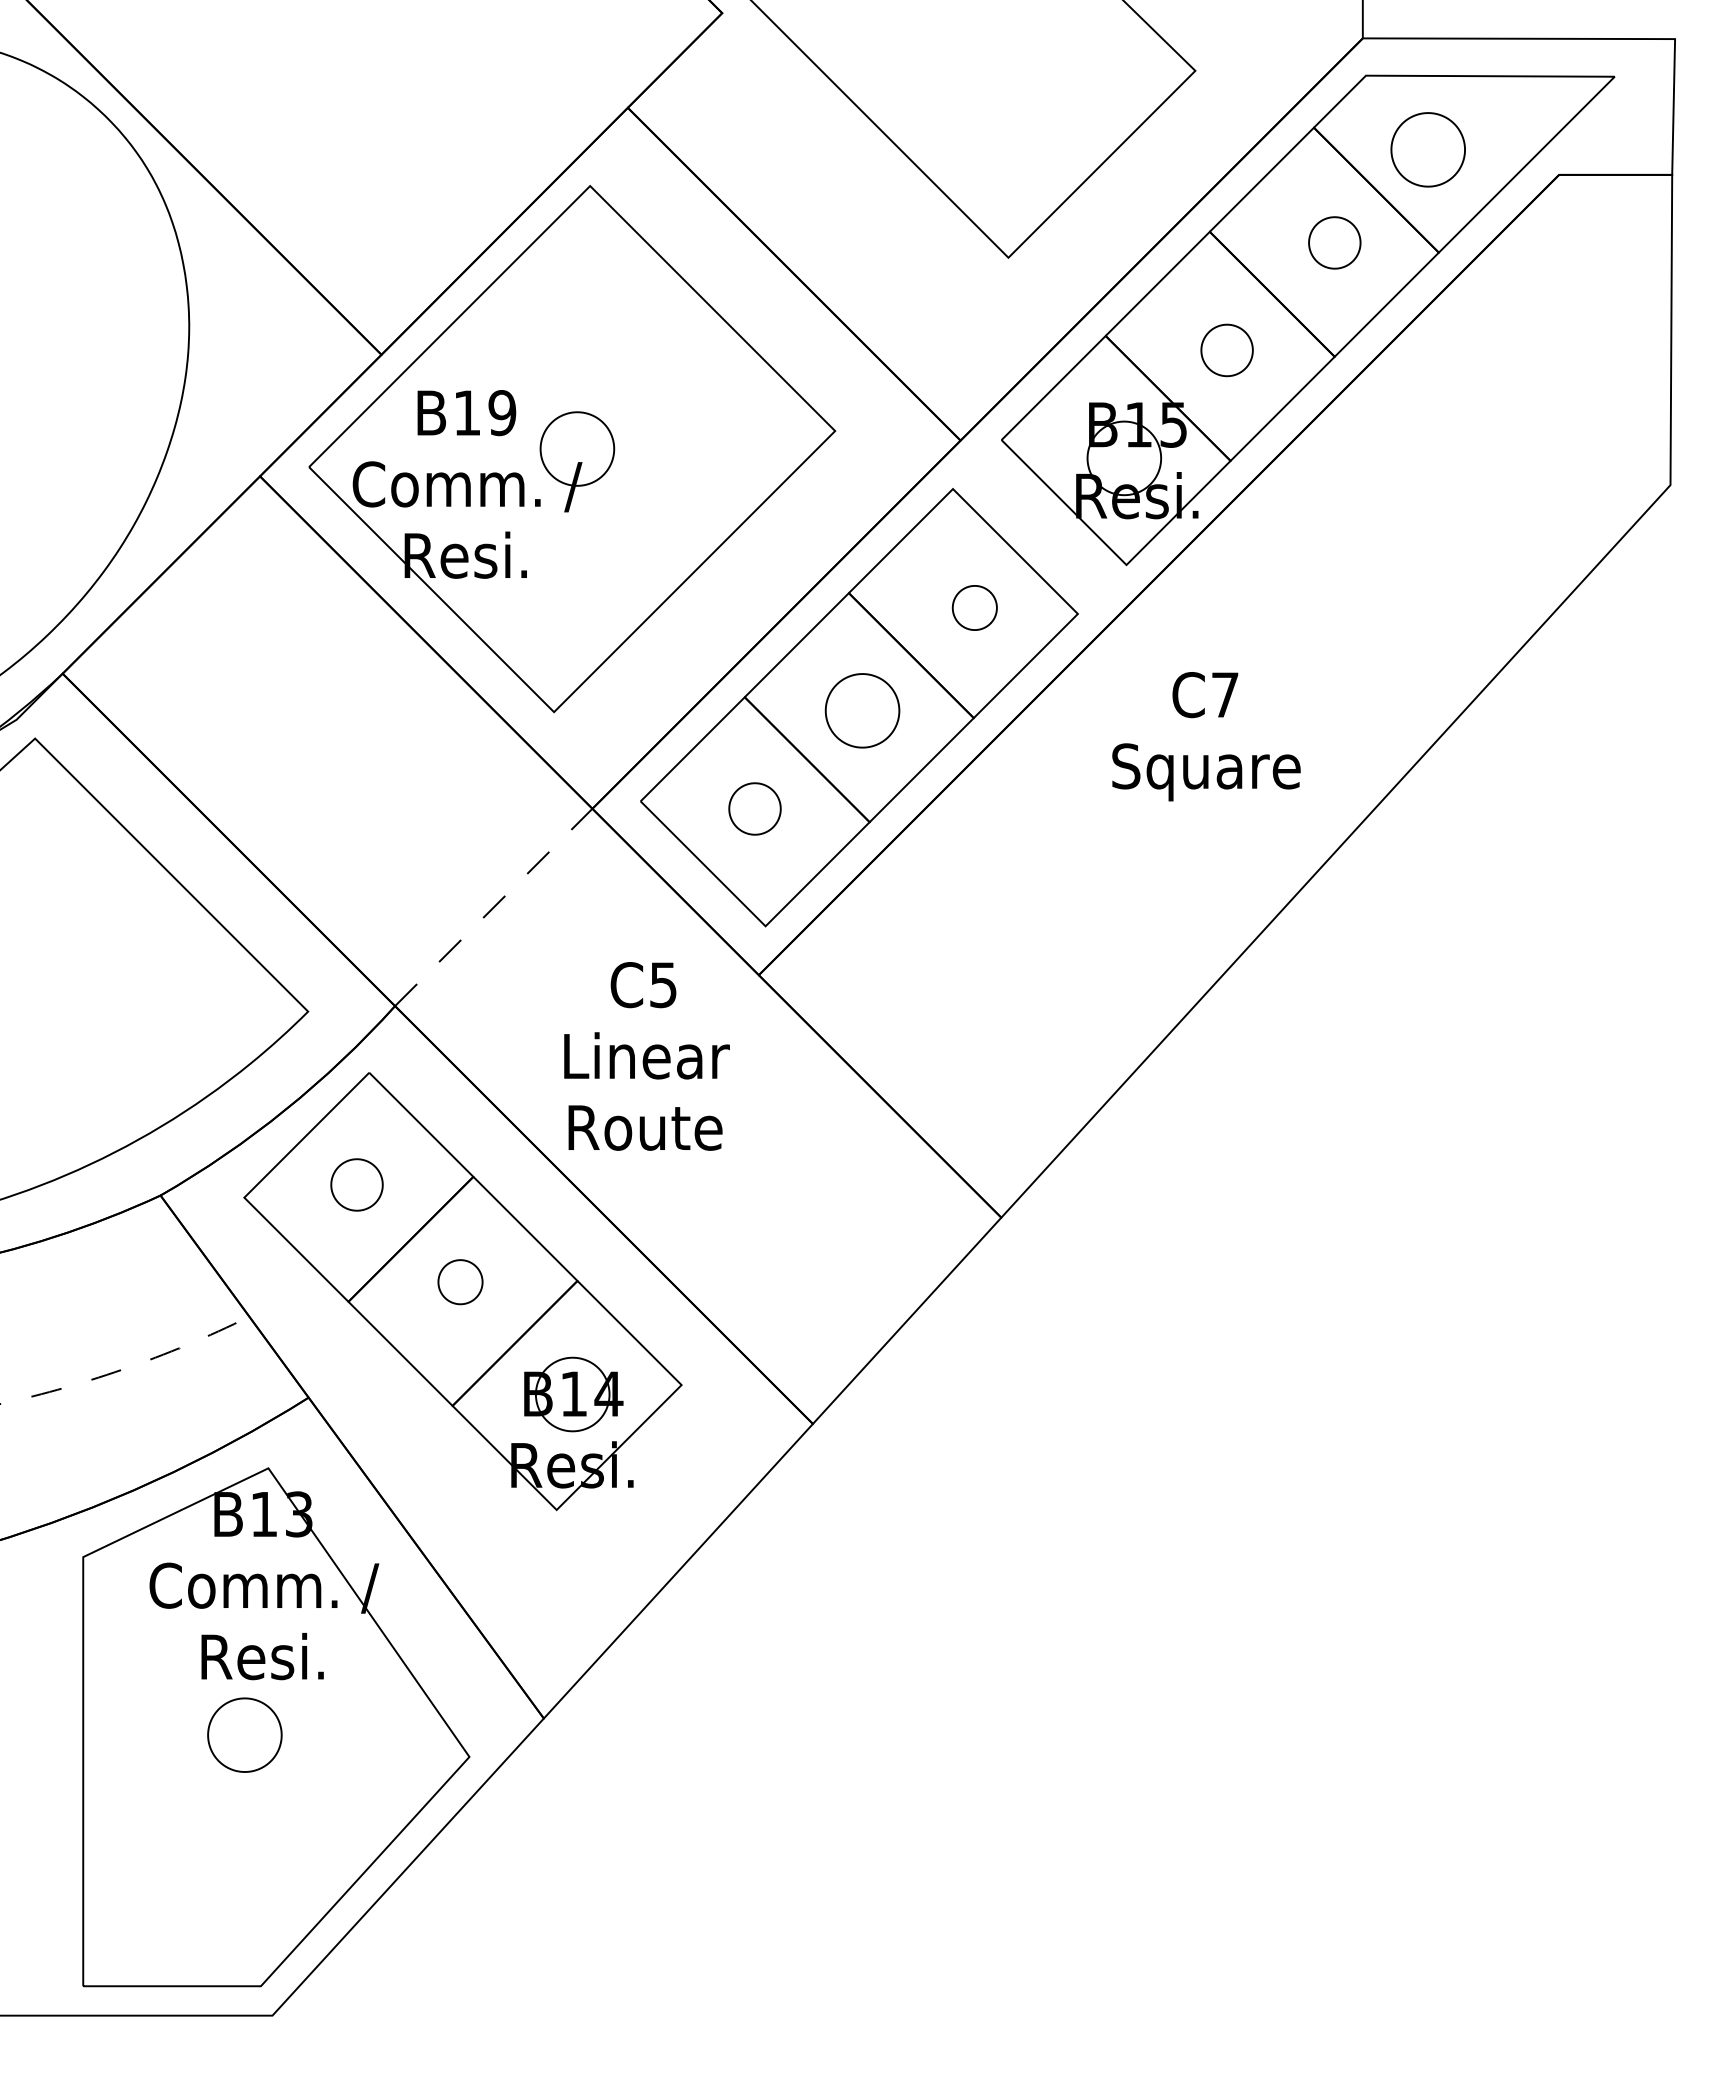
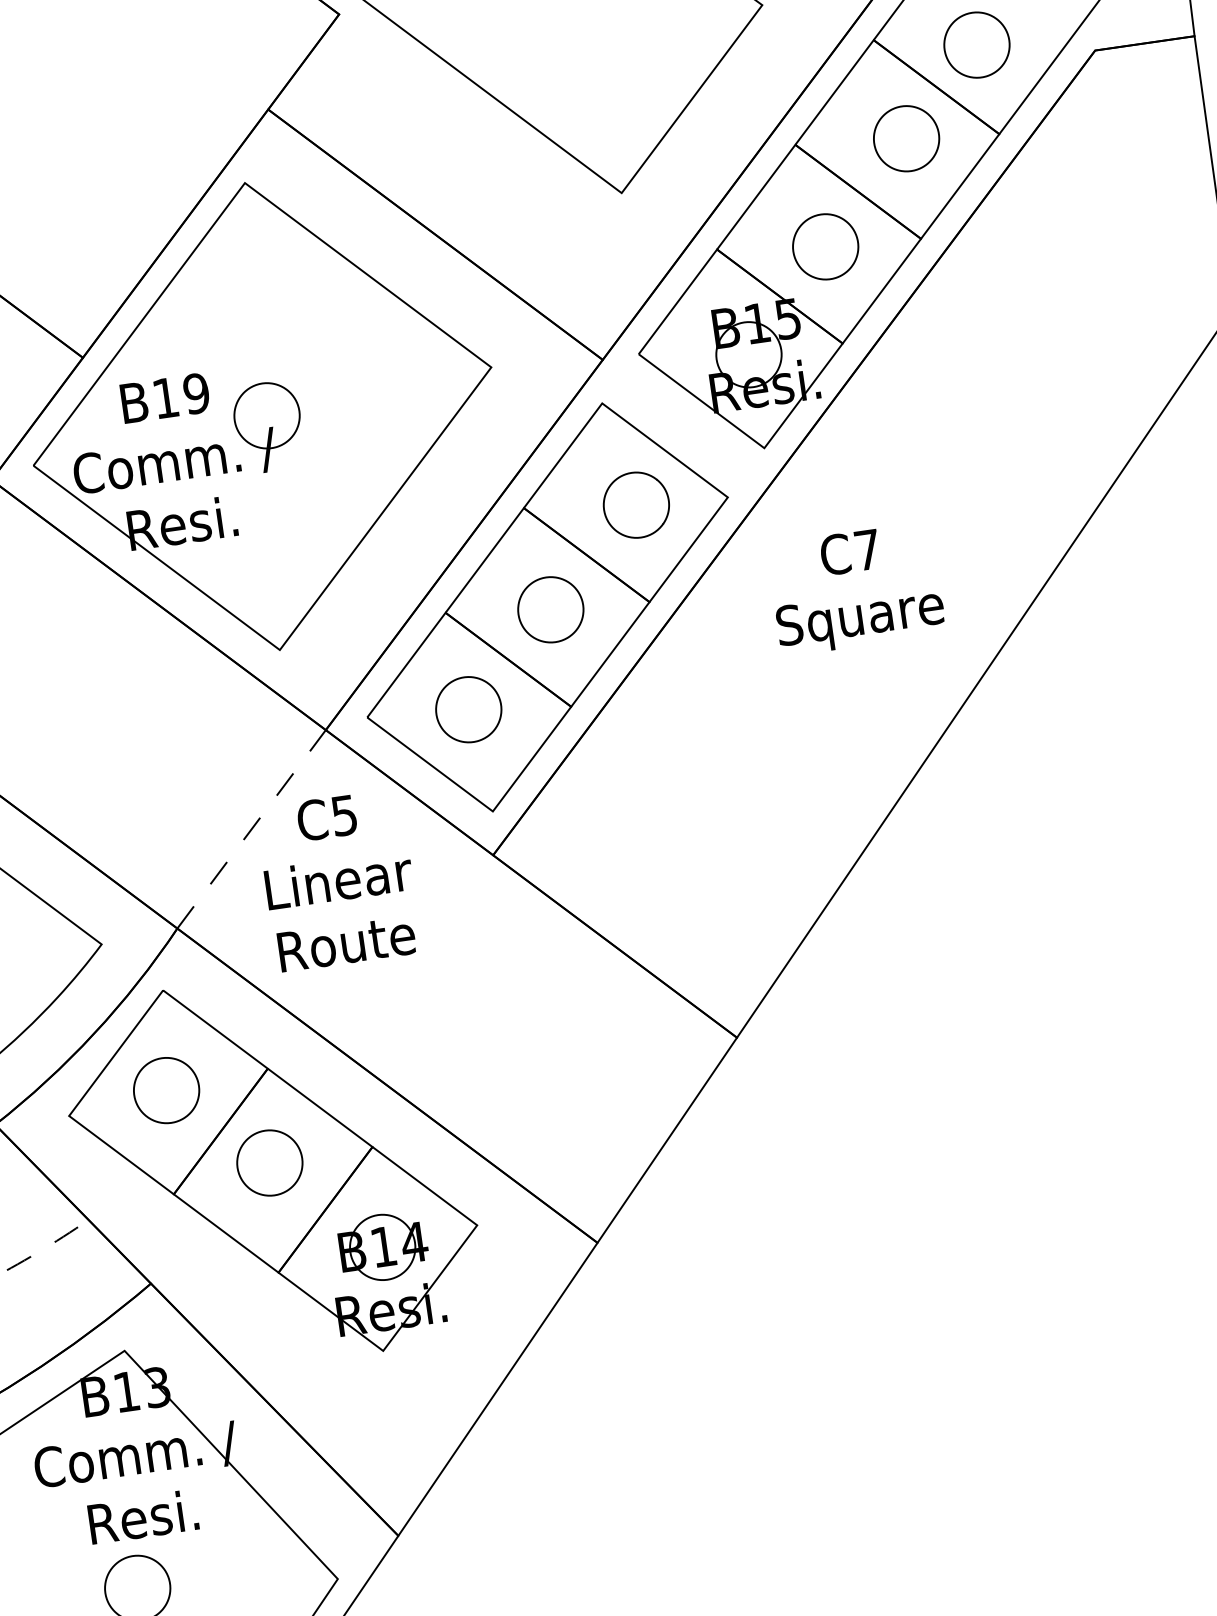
part: (1334, 242) -> (906, 138), size x1.43
part: (1226, 350) -> (825, 247), size x1.43
part: (974, 607) -> (636, 504), size x1.67
part: (754, 808) -> (468, 709), size x1.43
text: (646, 1056) -> (338, 880), moved
part: (356, 1184) -> (166, 1090), size x1.43
part: (460, 1281) -> (269, 1162), size x1.67

